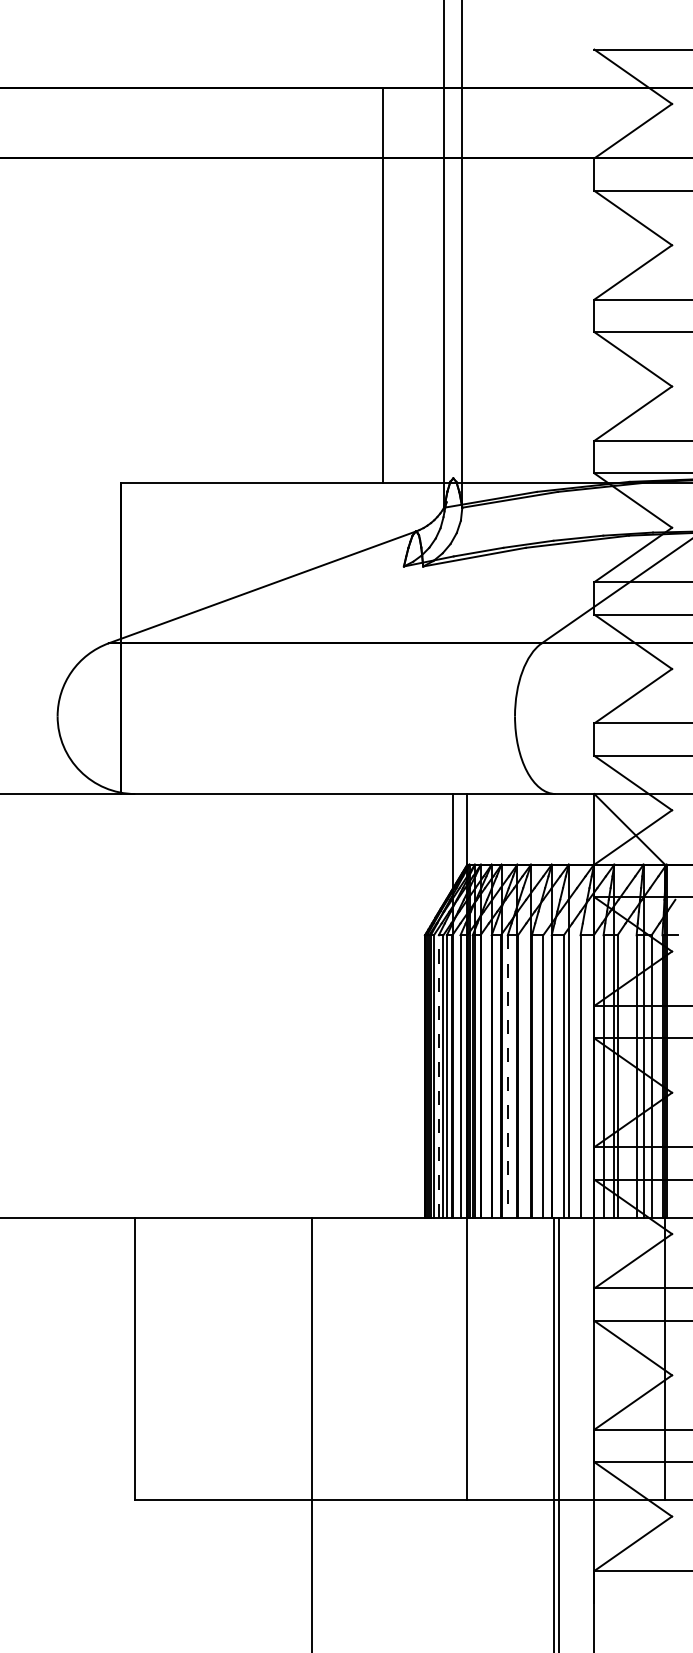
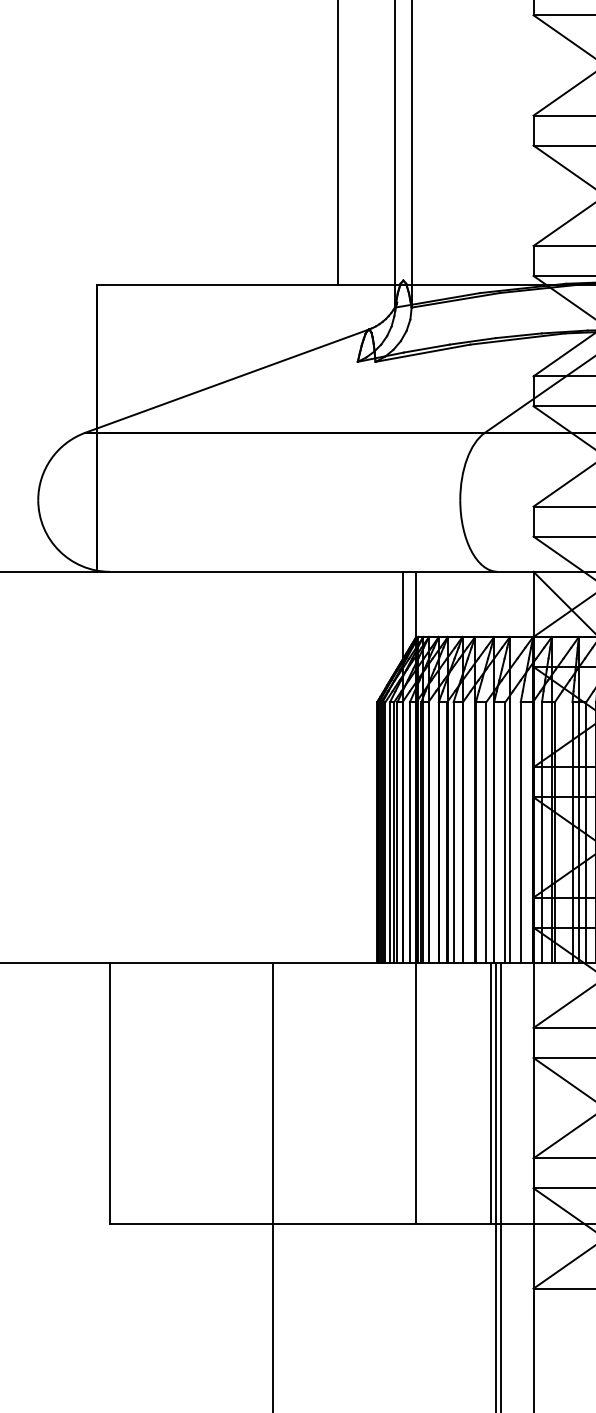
line: (438, 1076) -> (389, 832), dashed -> solid
line: (507, 1077) -> (453, 833), dashed -> solid
line: (548, 1358) -> (491, 1092), added

